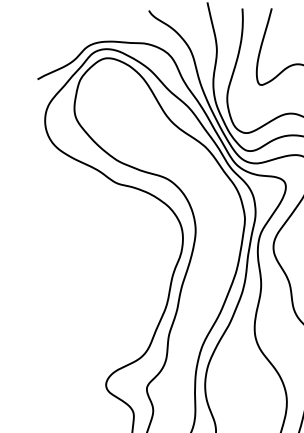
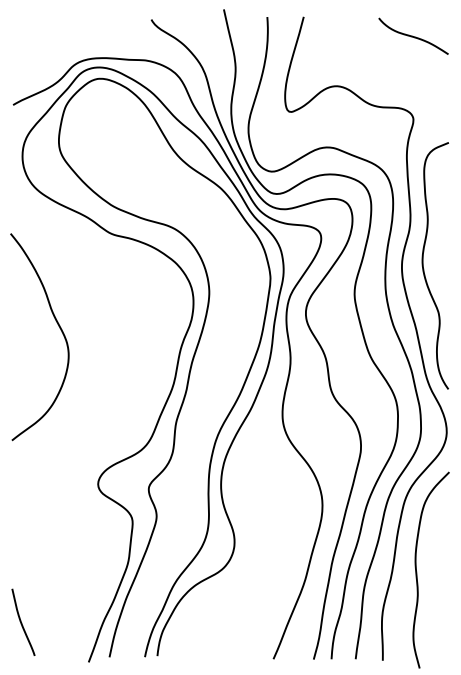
curve: (74, 259) -> (59, 328), added

